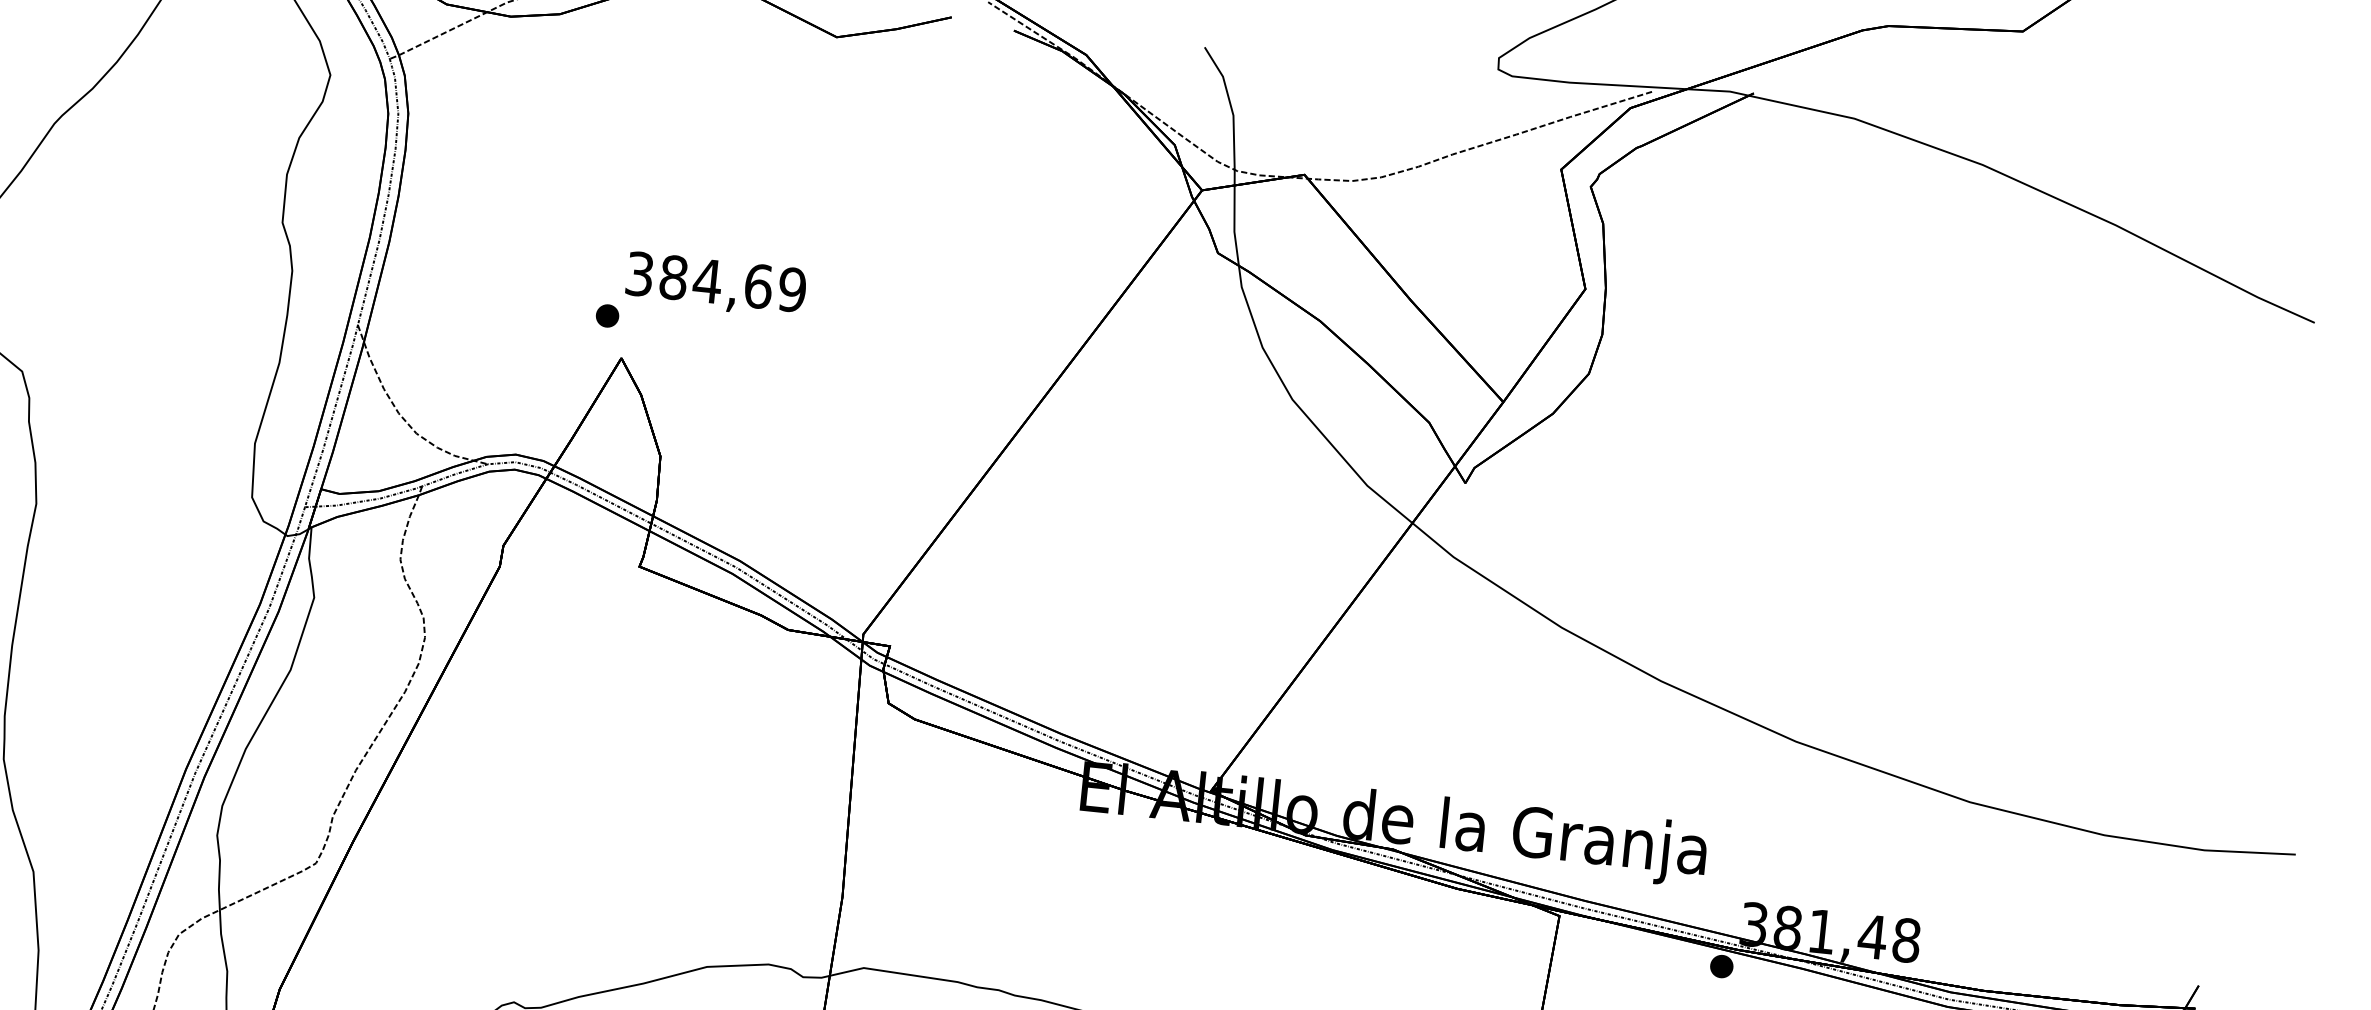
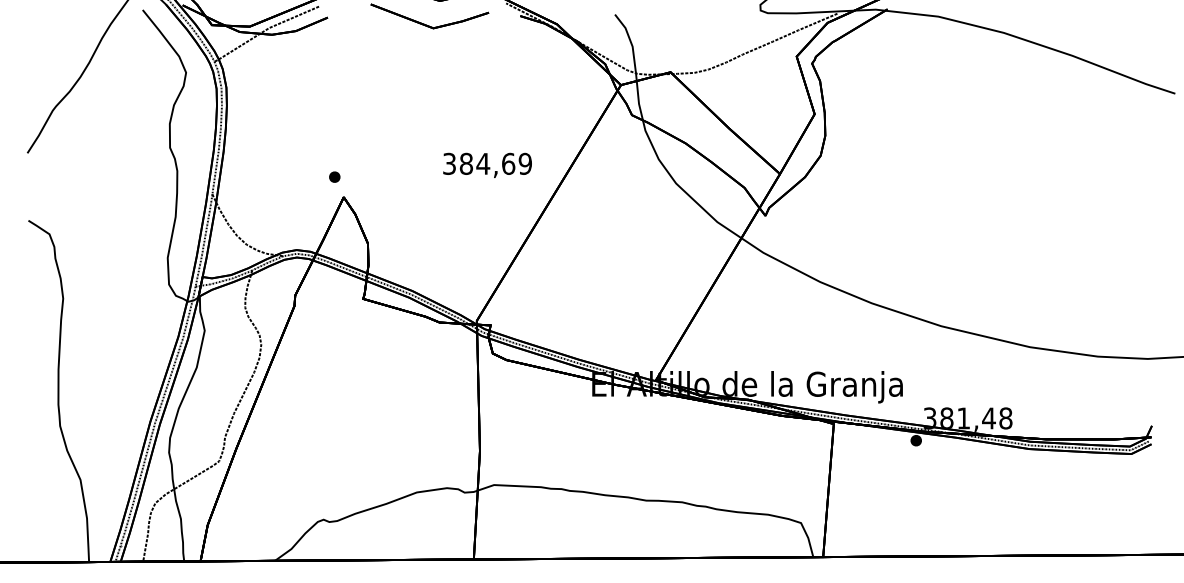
text: (716, 283) -> (487, 164), moved

